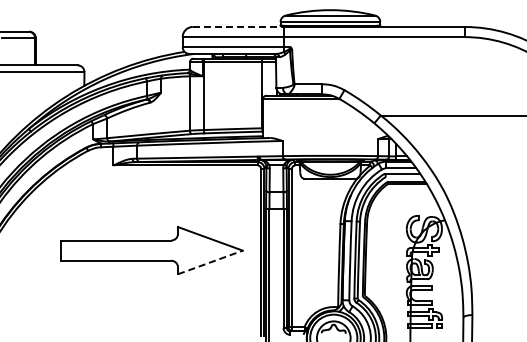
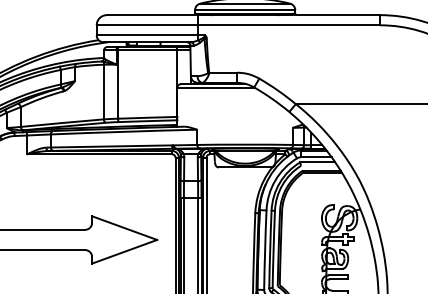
line: (238, 27) -> (152, 15), dashed -> solid
line: (210, 262) -> (124, 251), dashed -> solid

